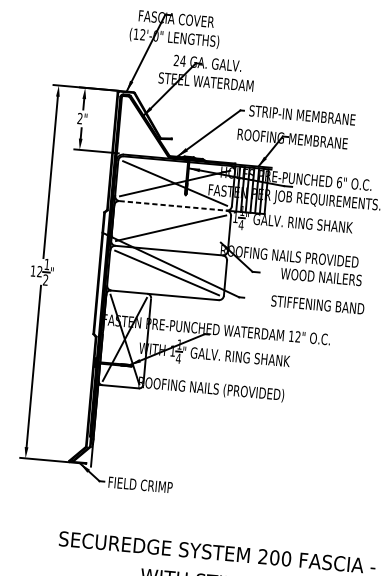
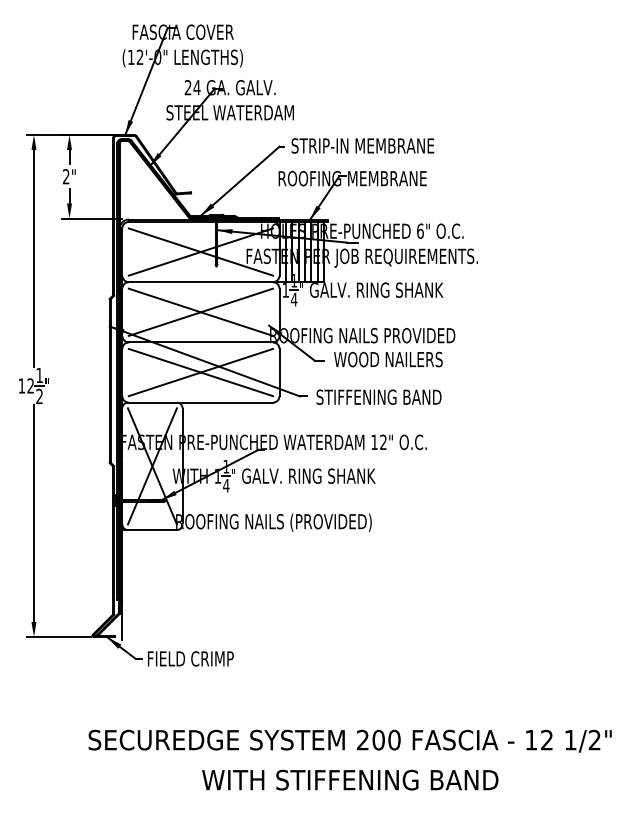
line: (173, 206) -> (201, 282), dashed -> solid
line: (170, 227) -> (200, 311), added
line: (166, 272) -> (200, 372), added
text: (321, 277) -> (388, 359), moved
text: (317, 304) -> (378, 396), moved

